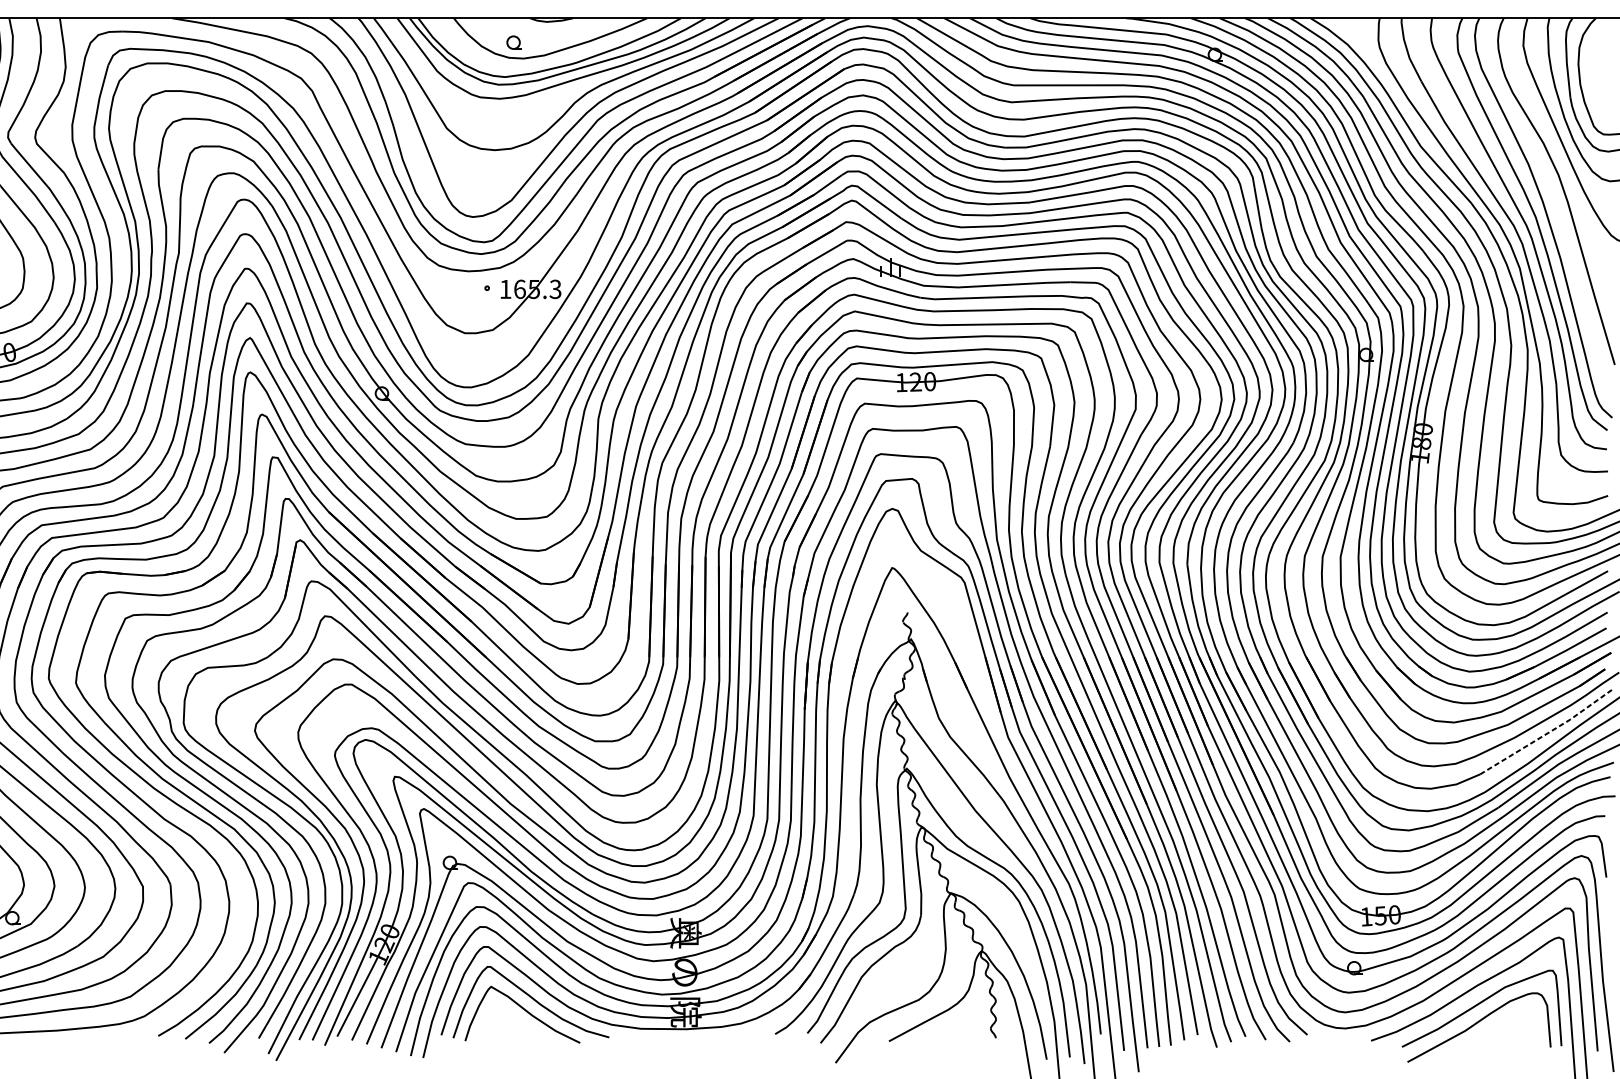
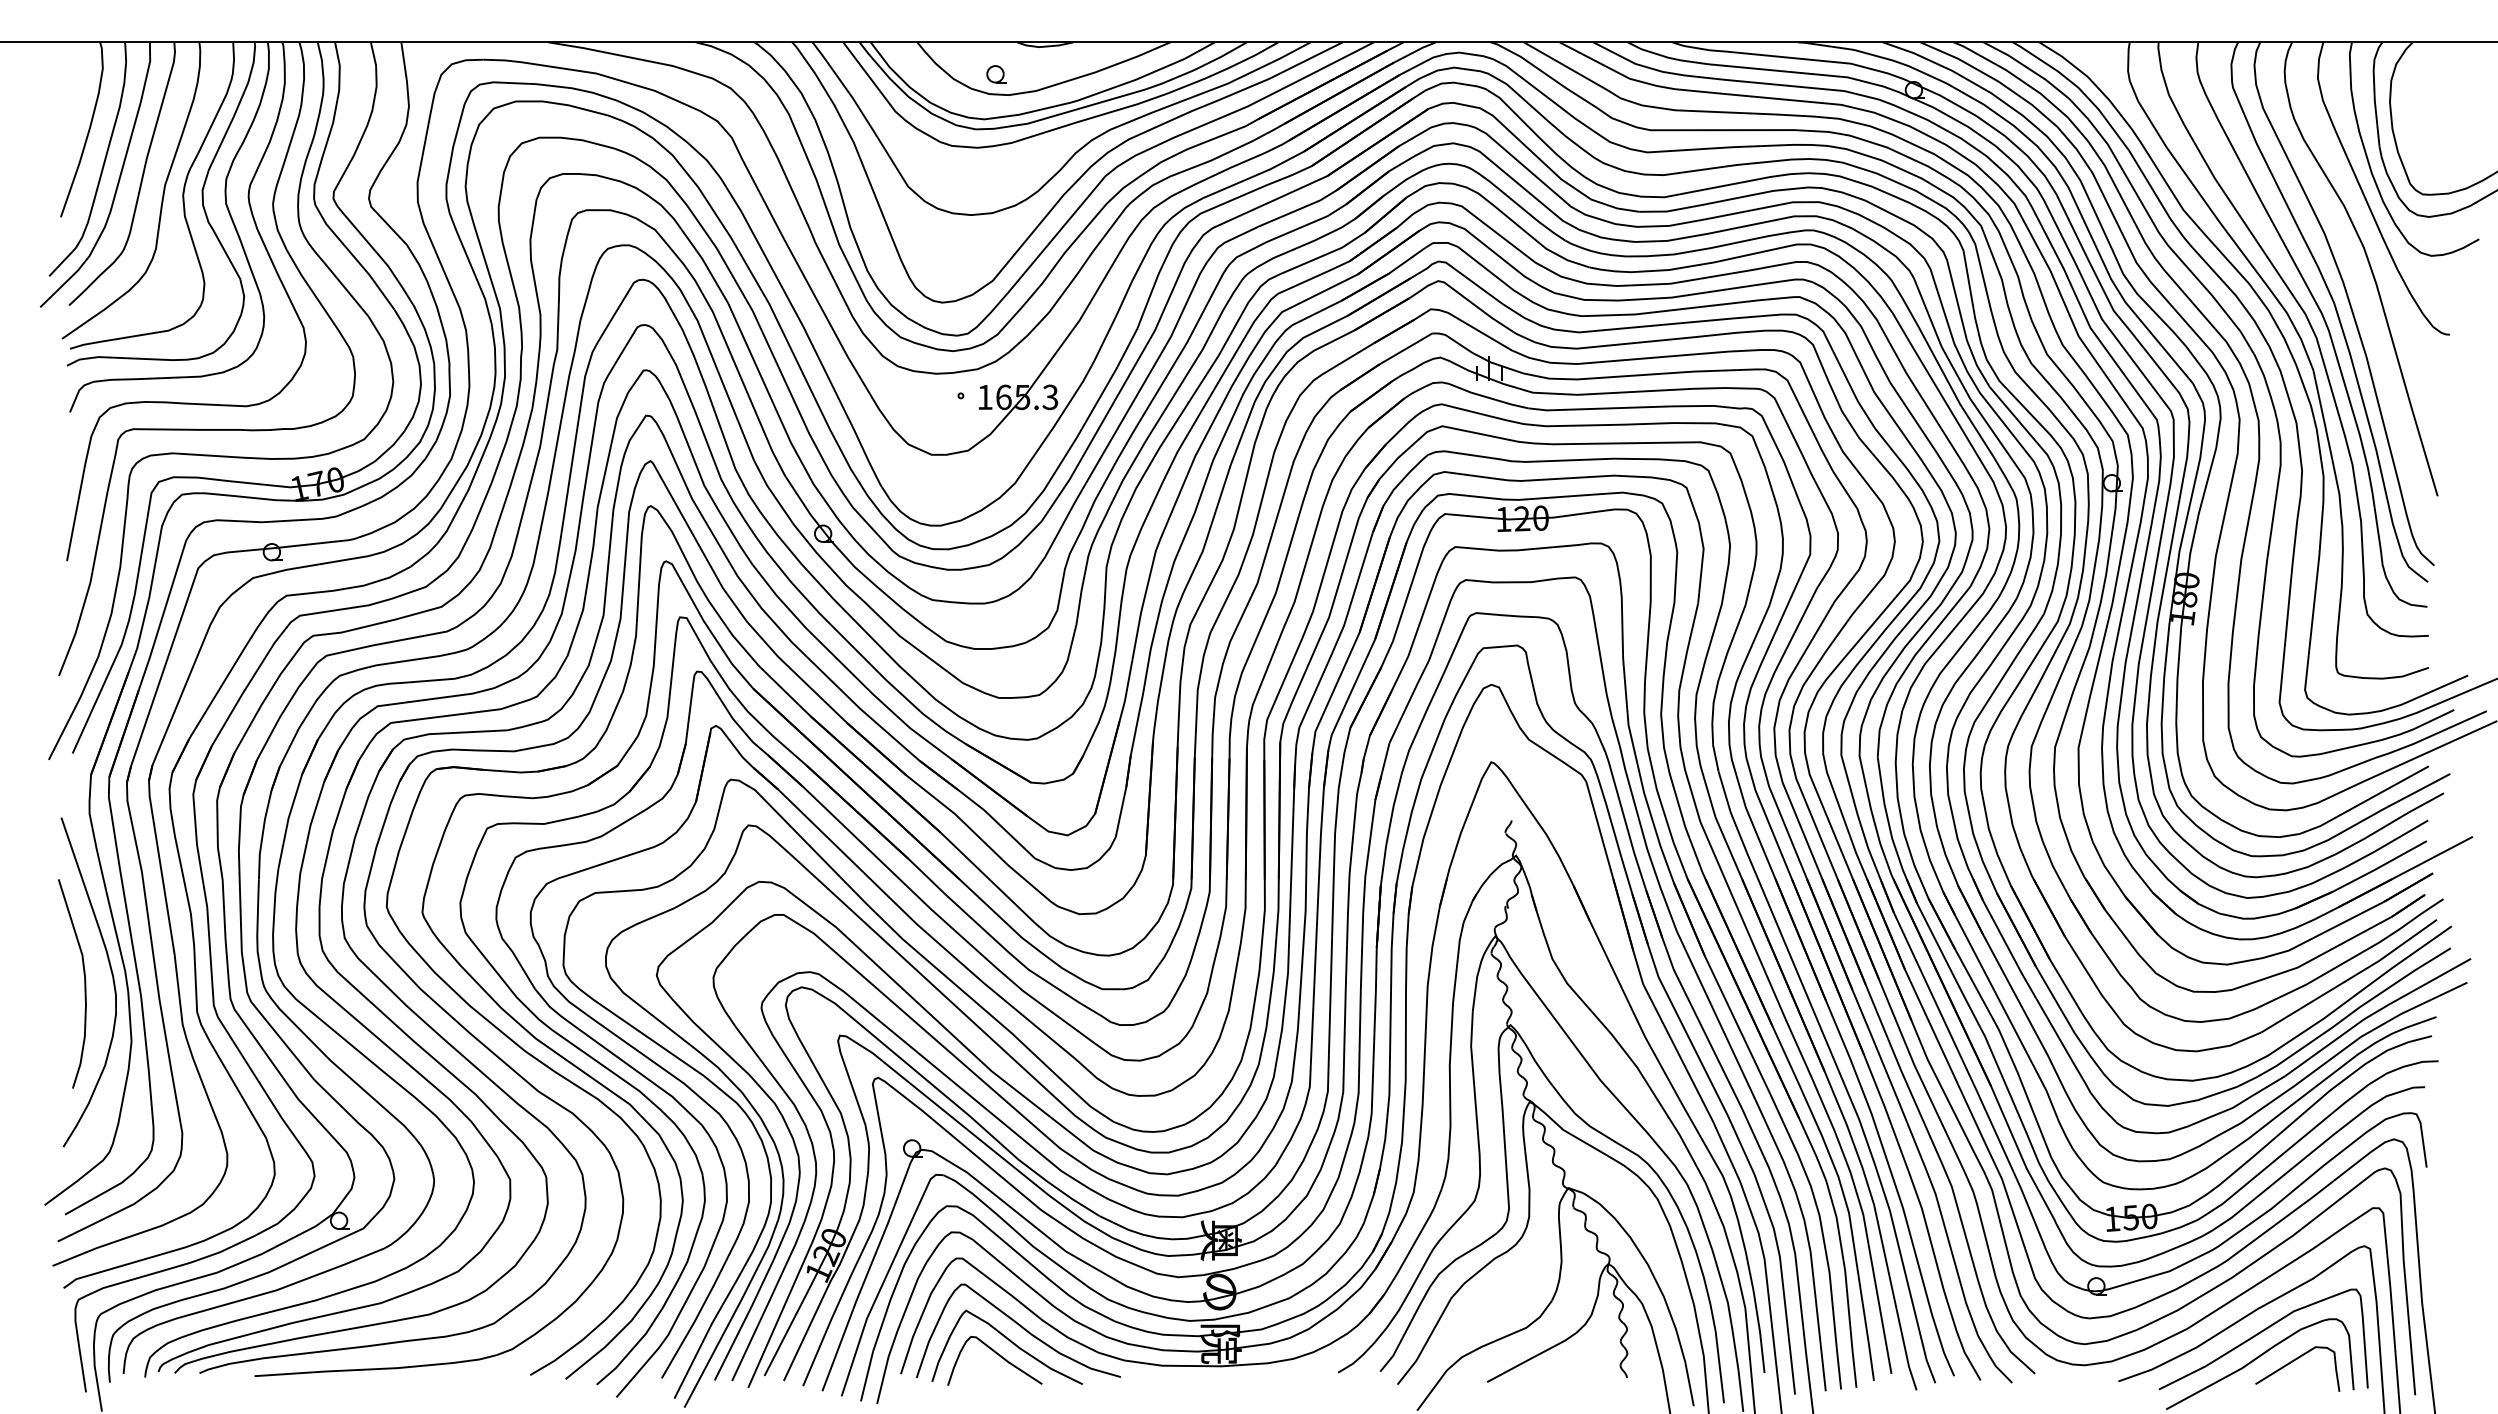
line: (1548, 733) -> (2350, 978), dashed -> solid
curve: (514, 1020) -> (996, 1354), added
curve: (1505, 1025) -> (2294, 1361), added

